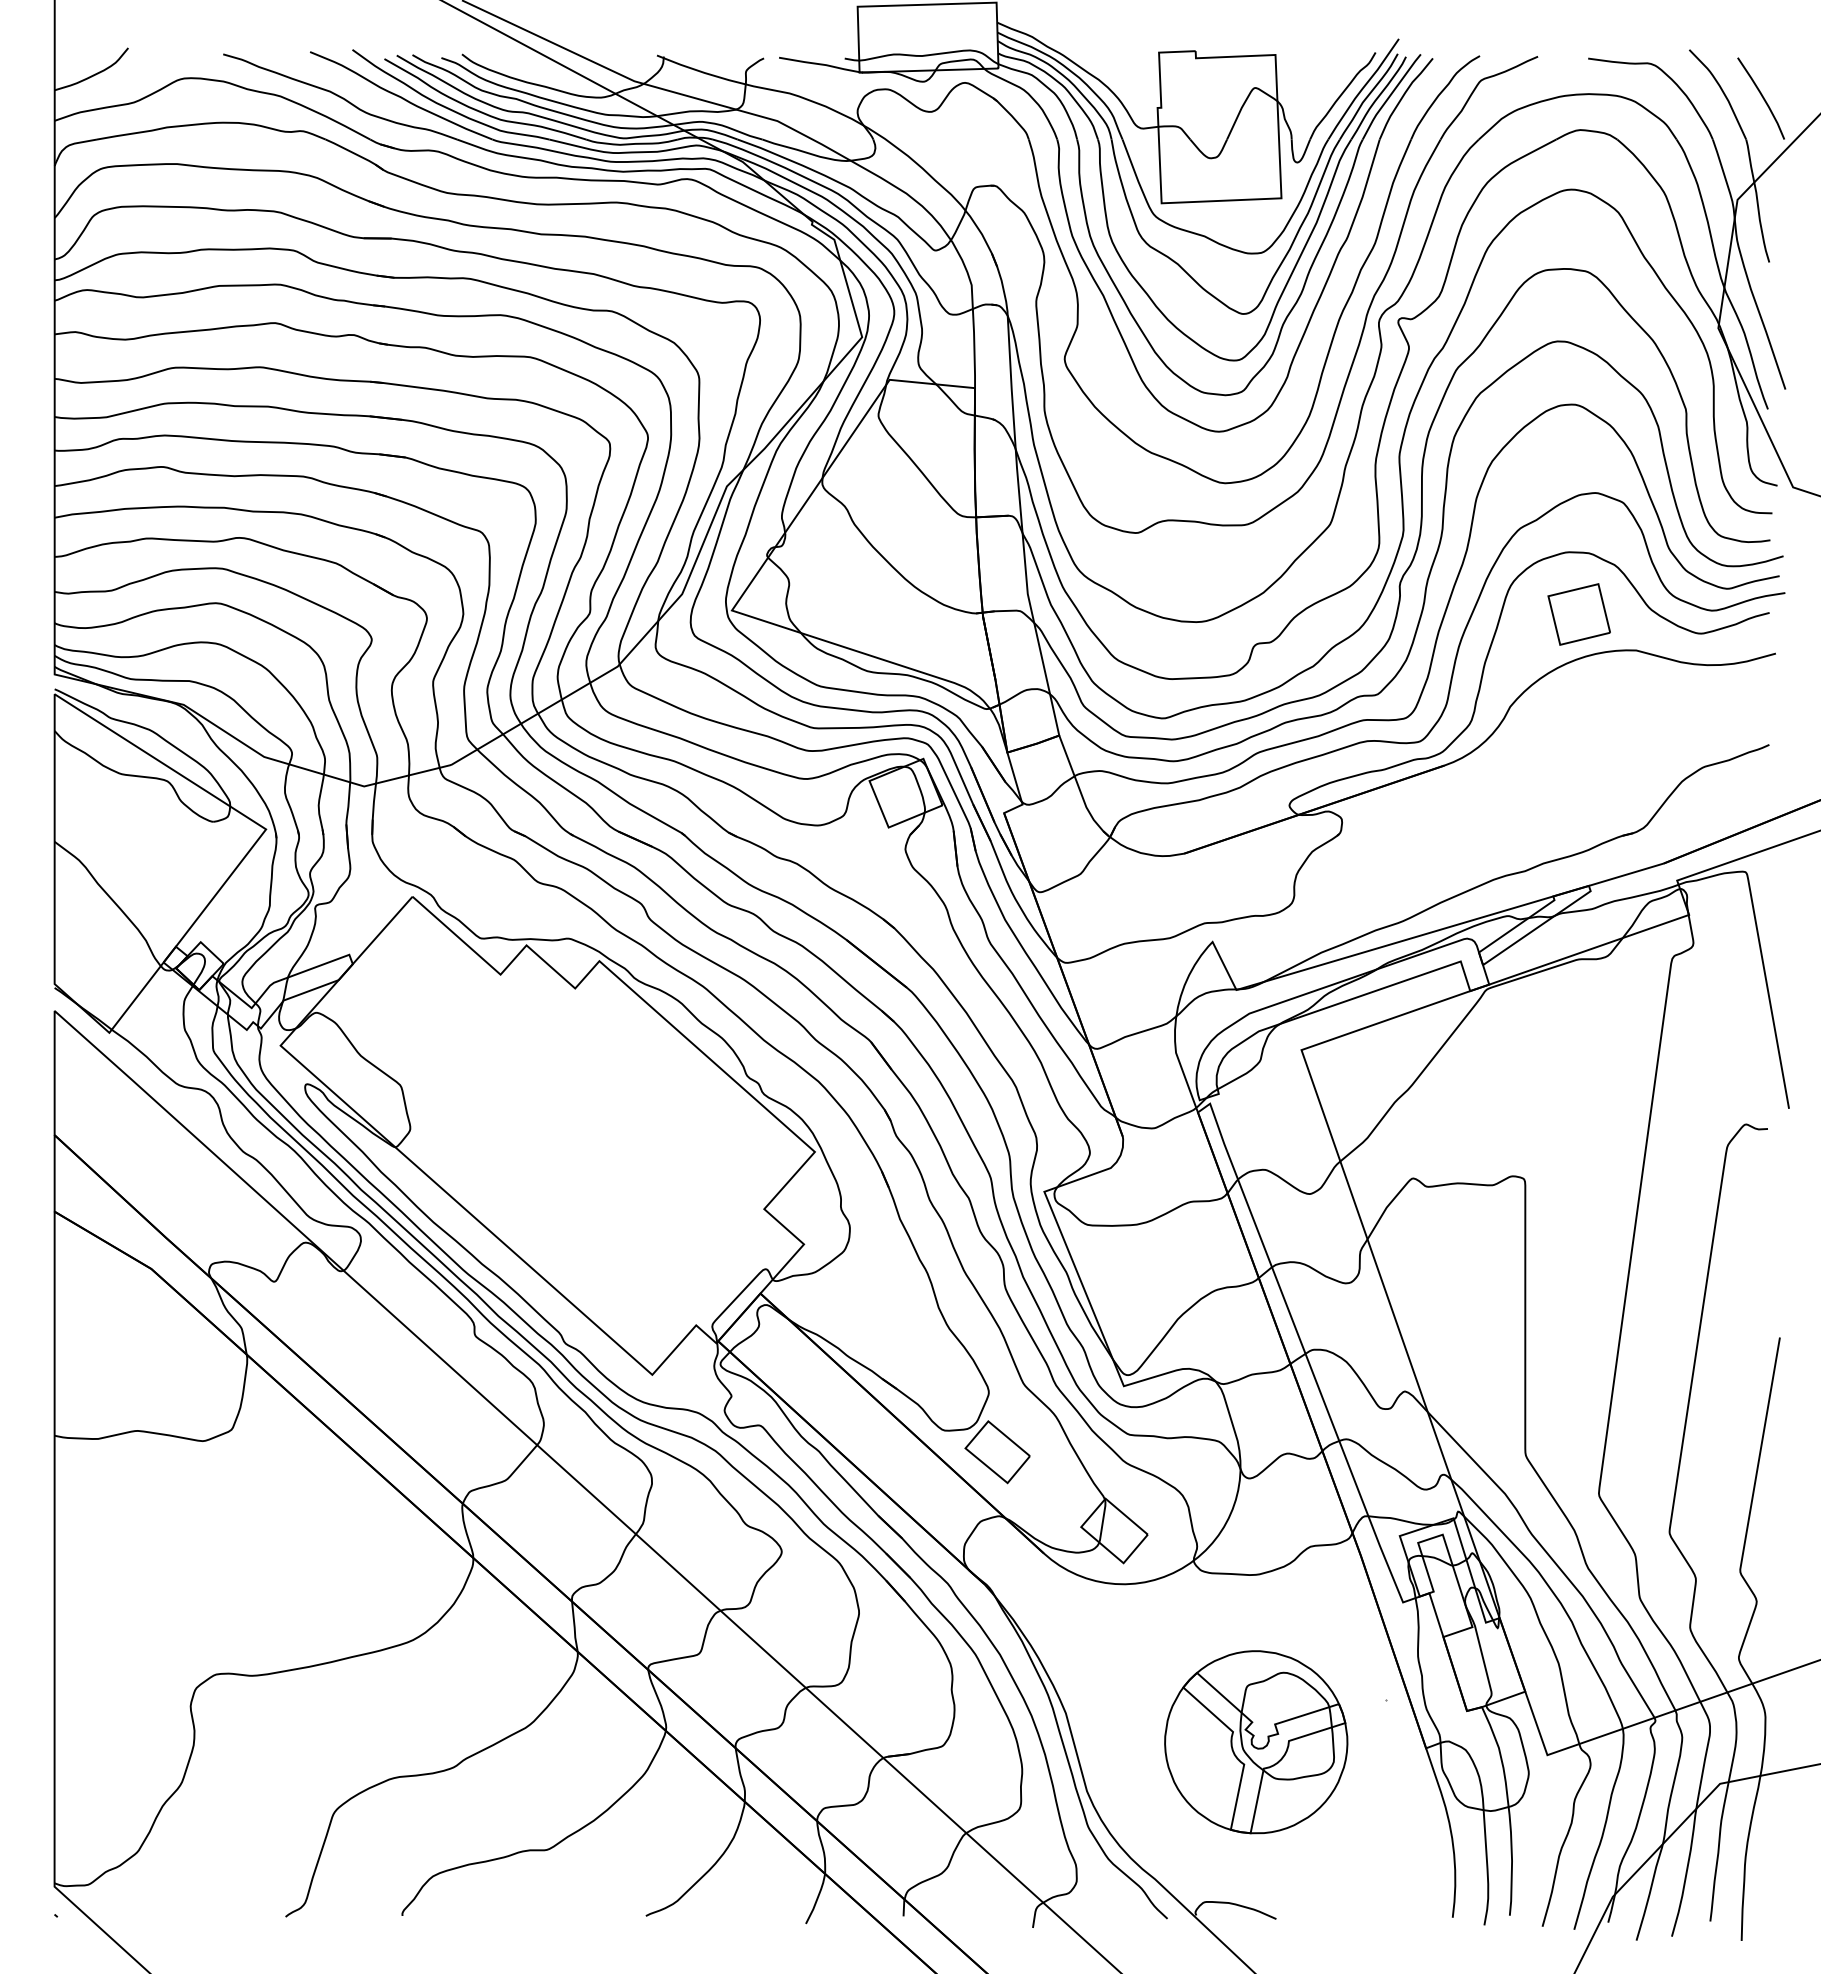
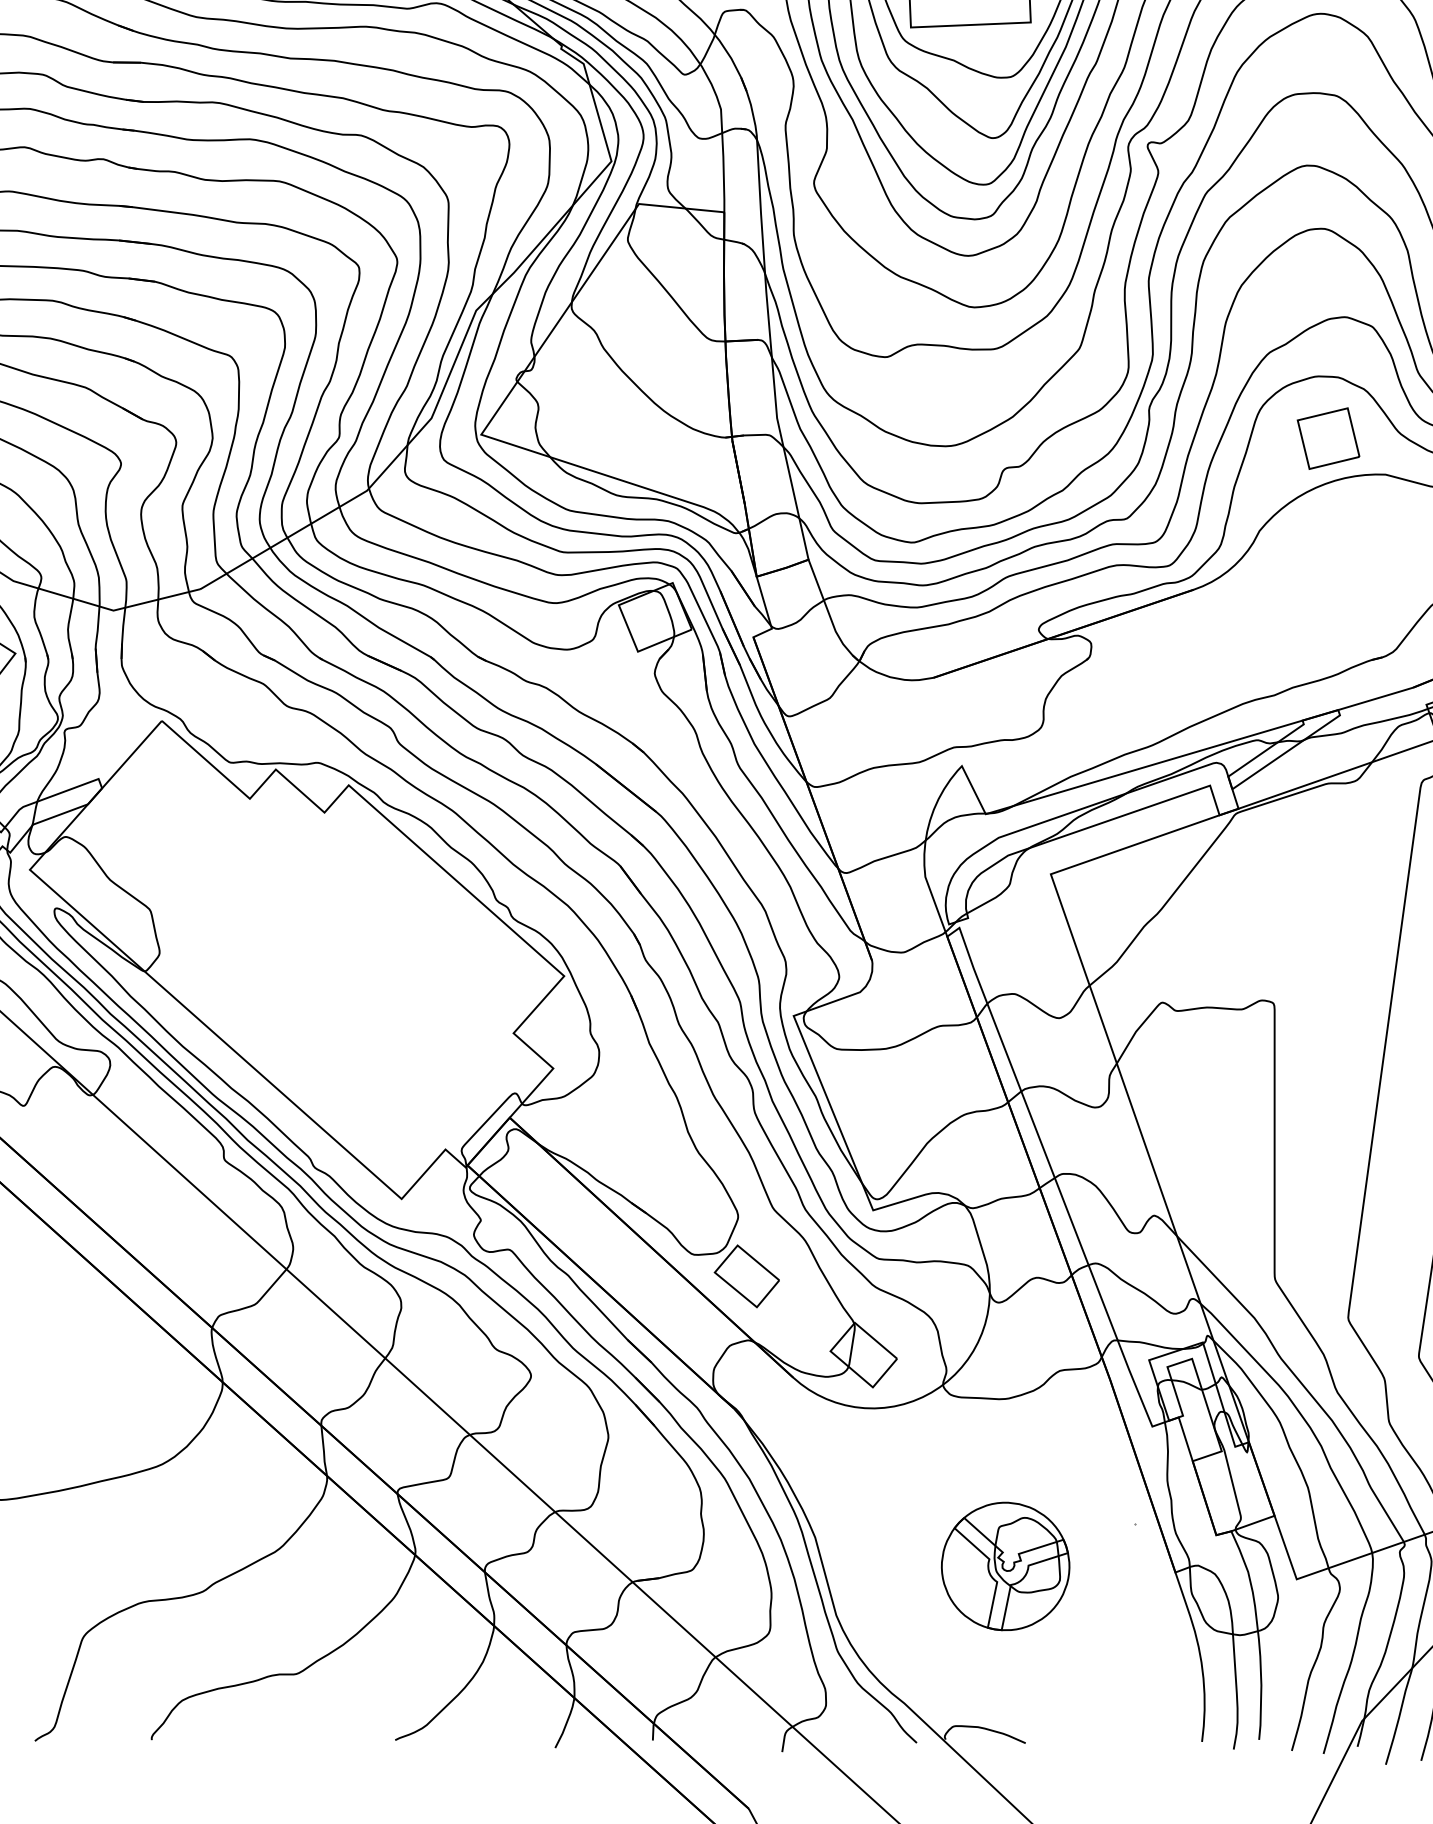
part: (1256, 1742) -> (1005, 1566), size x0.7

